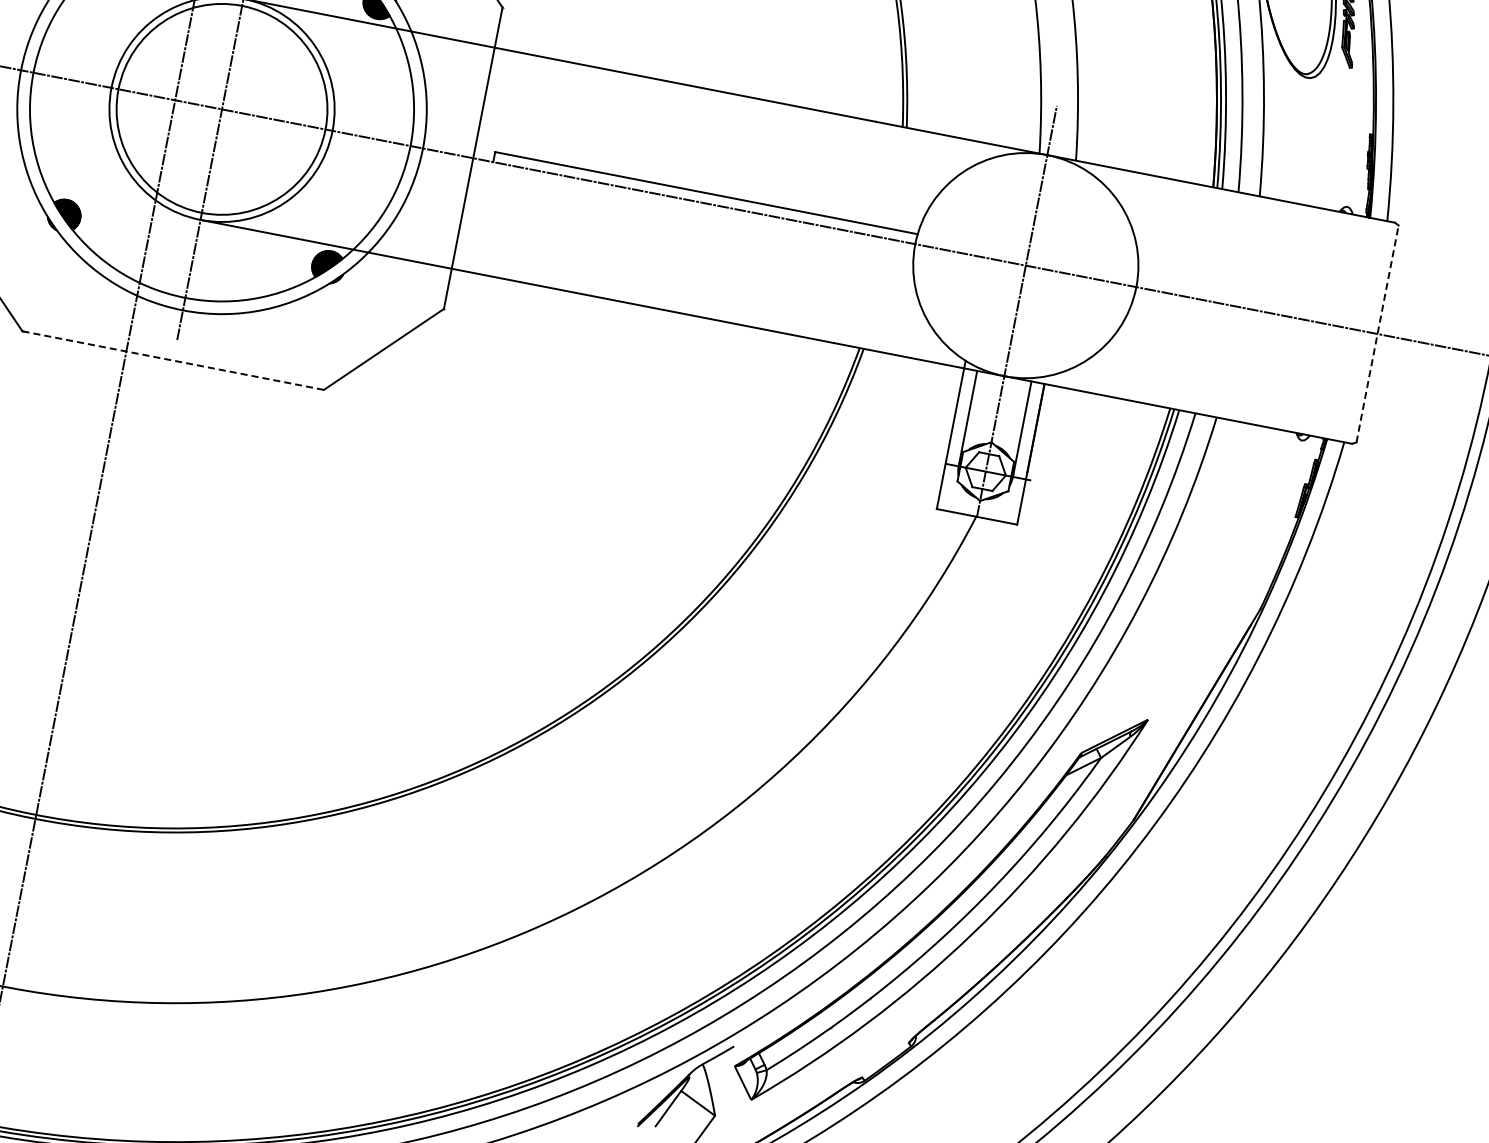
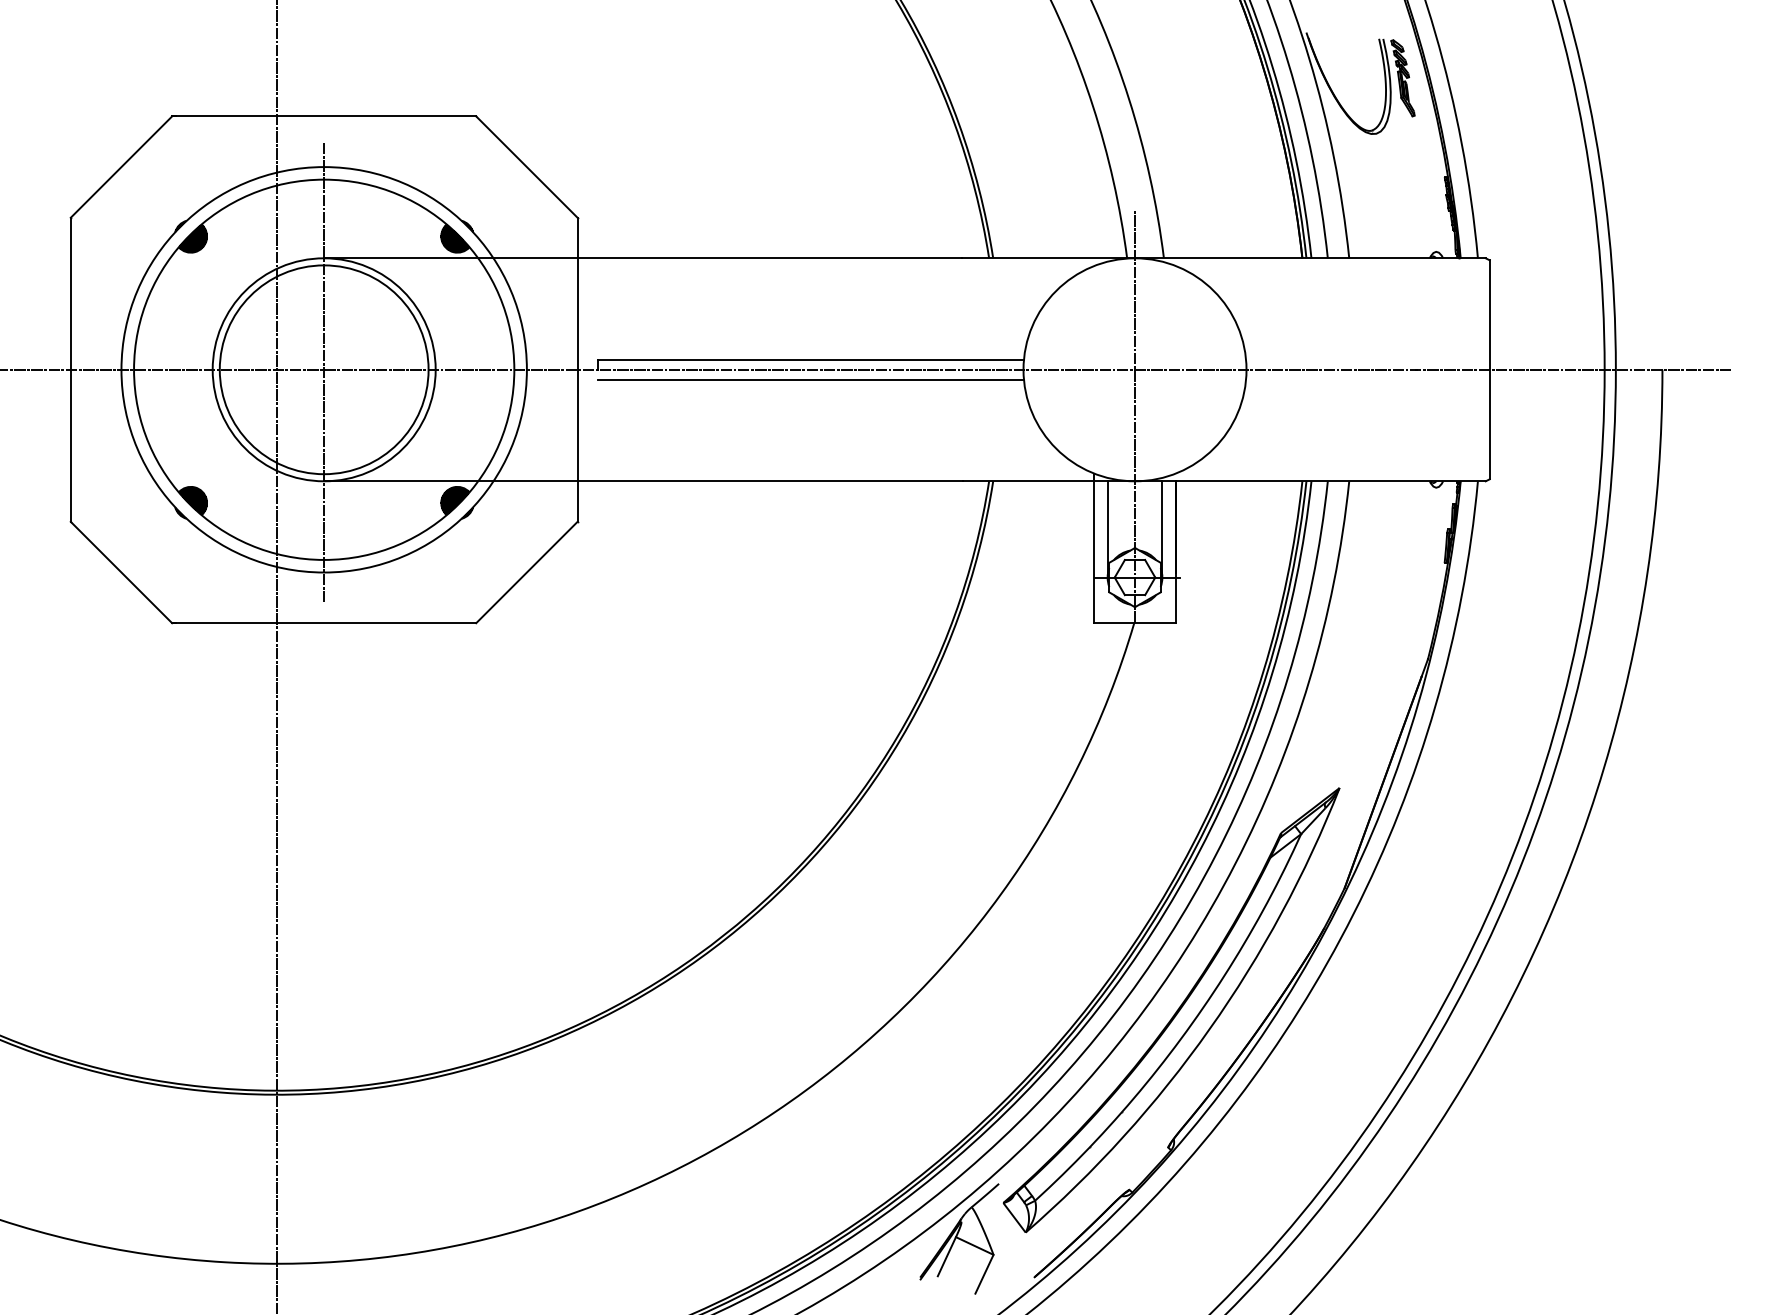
line: (702, 212) -> (810, 379), added
line: (1377, 333) -> (1489, 369), dashed -> solid
line: (173, 360) -> (324, 623), dashed -> solid

